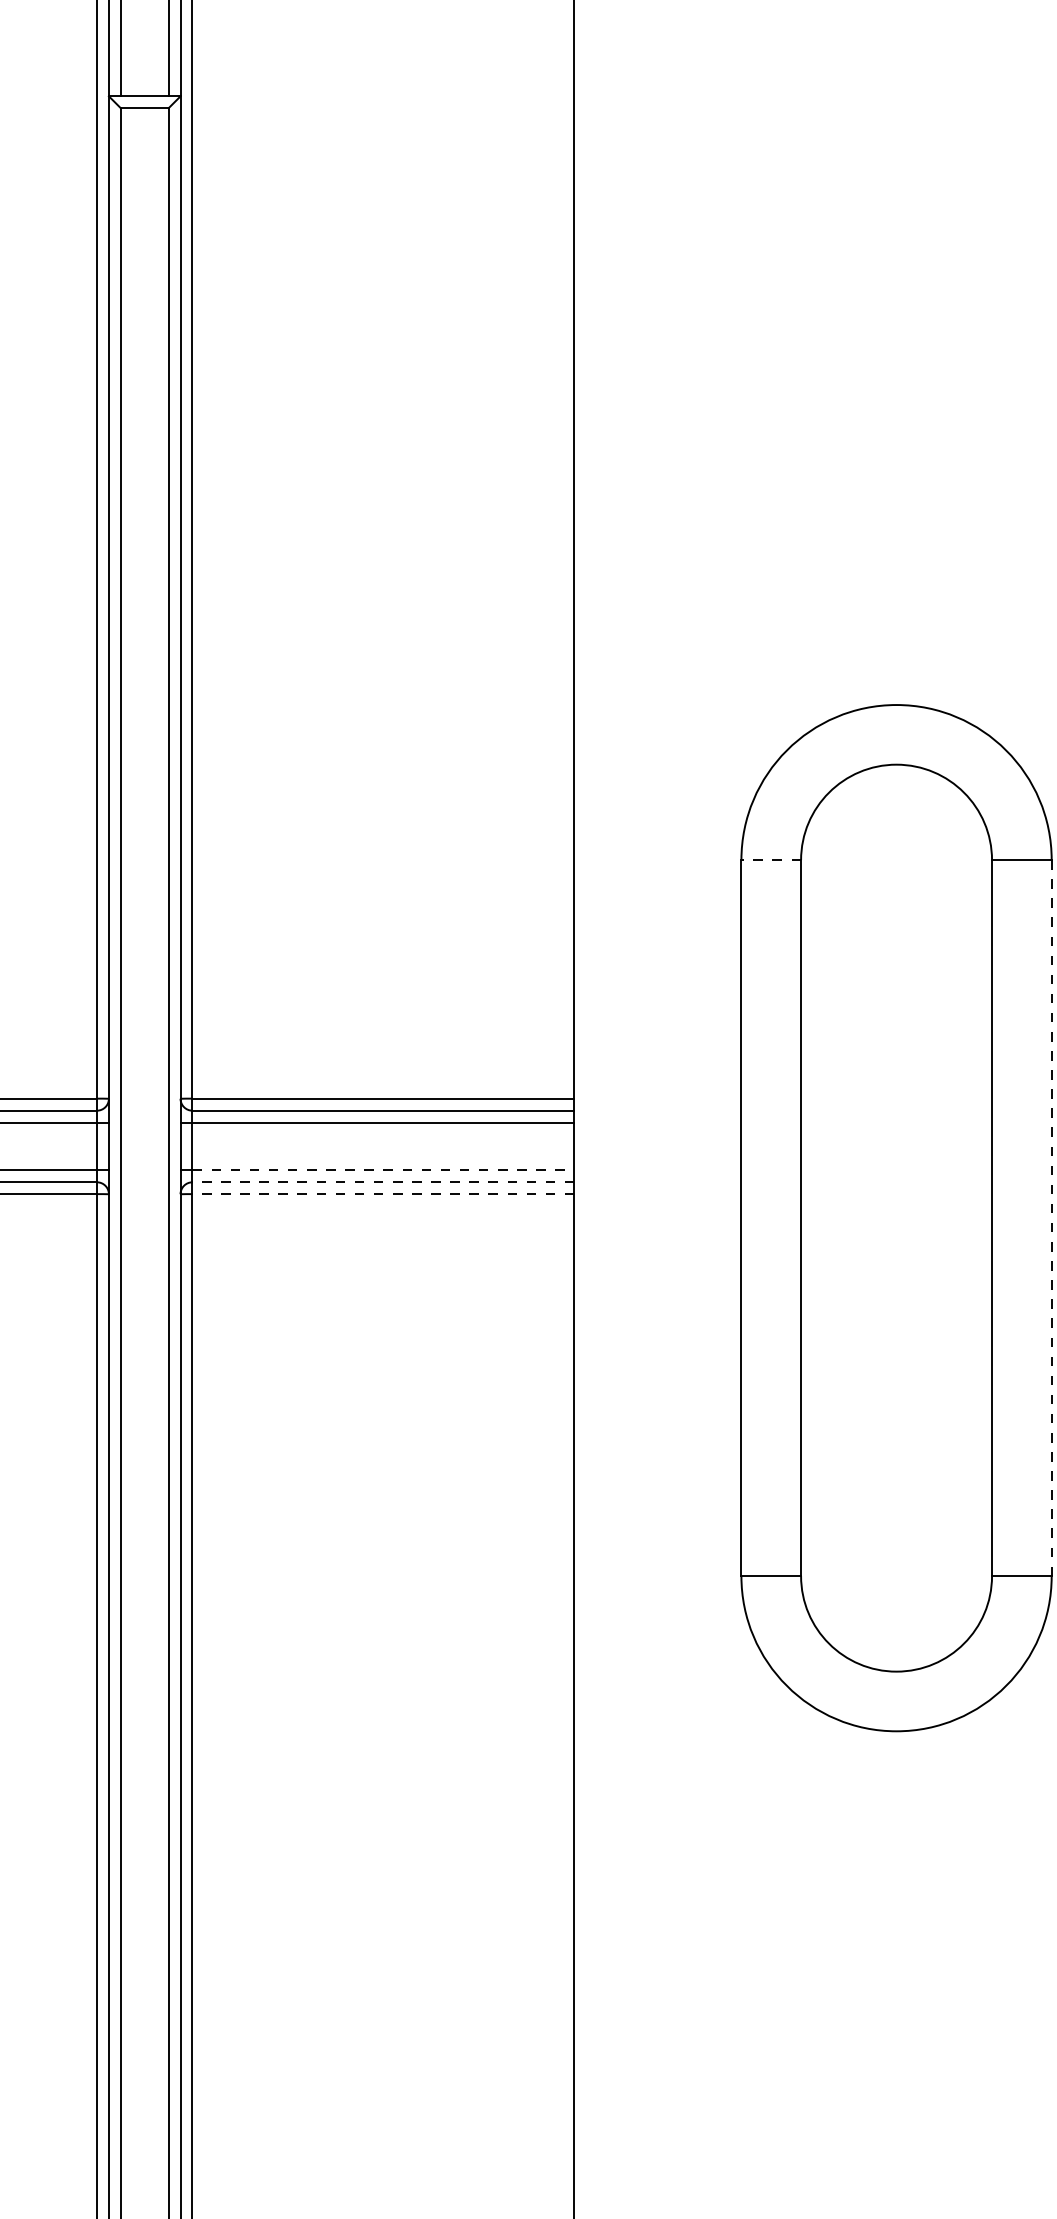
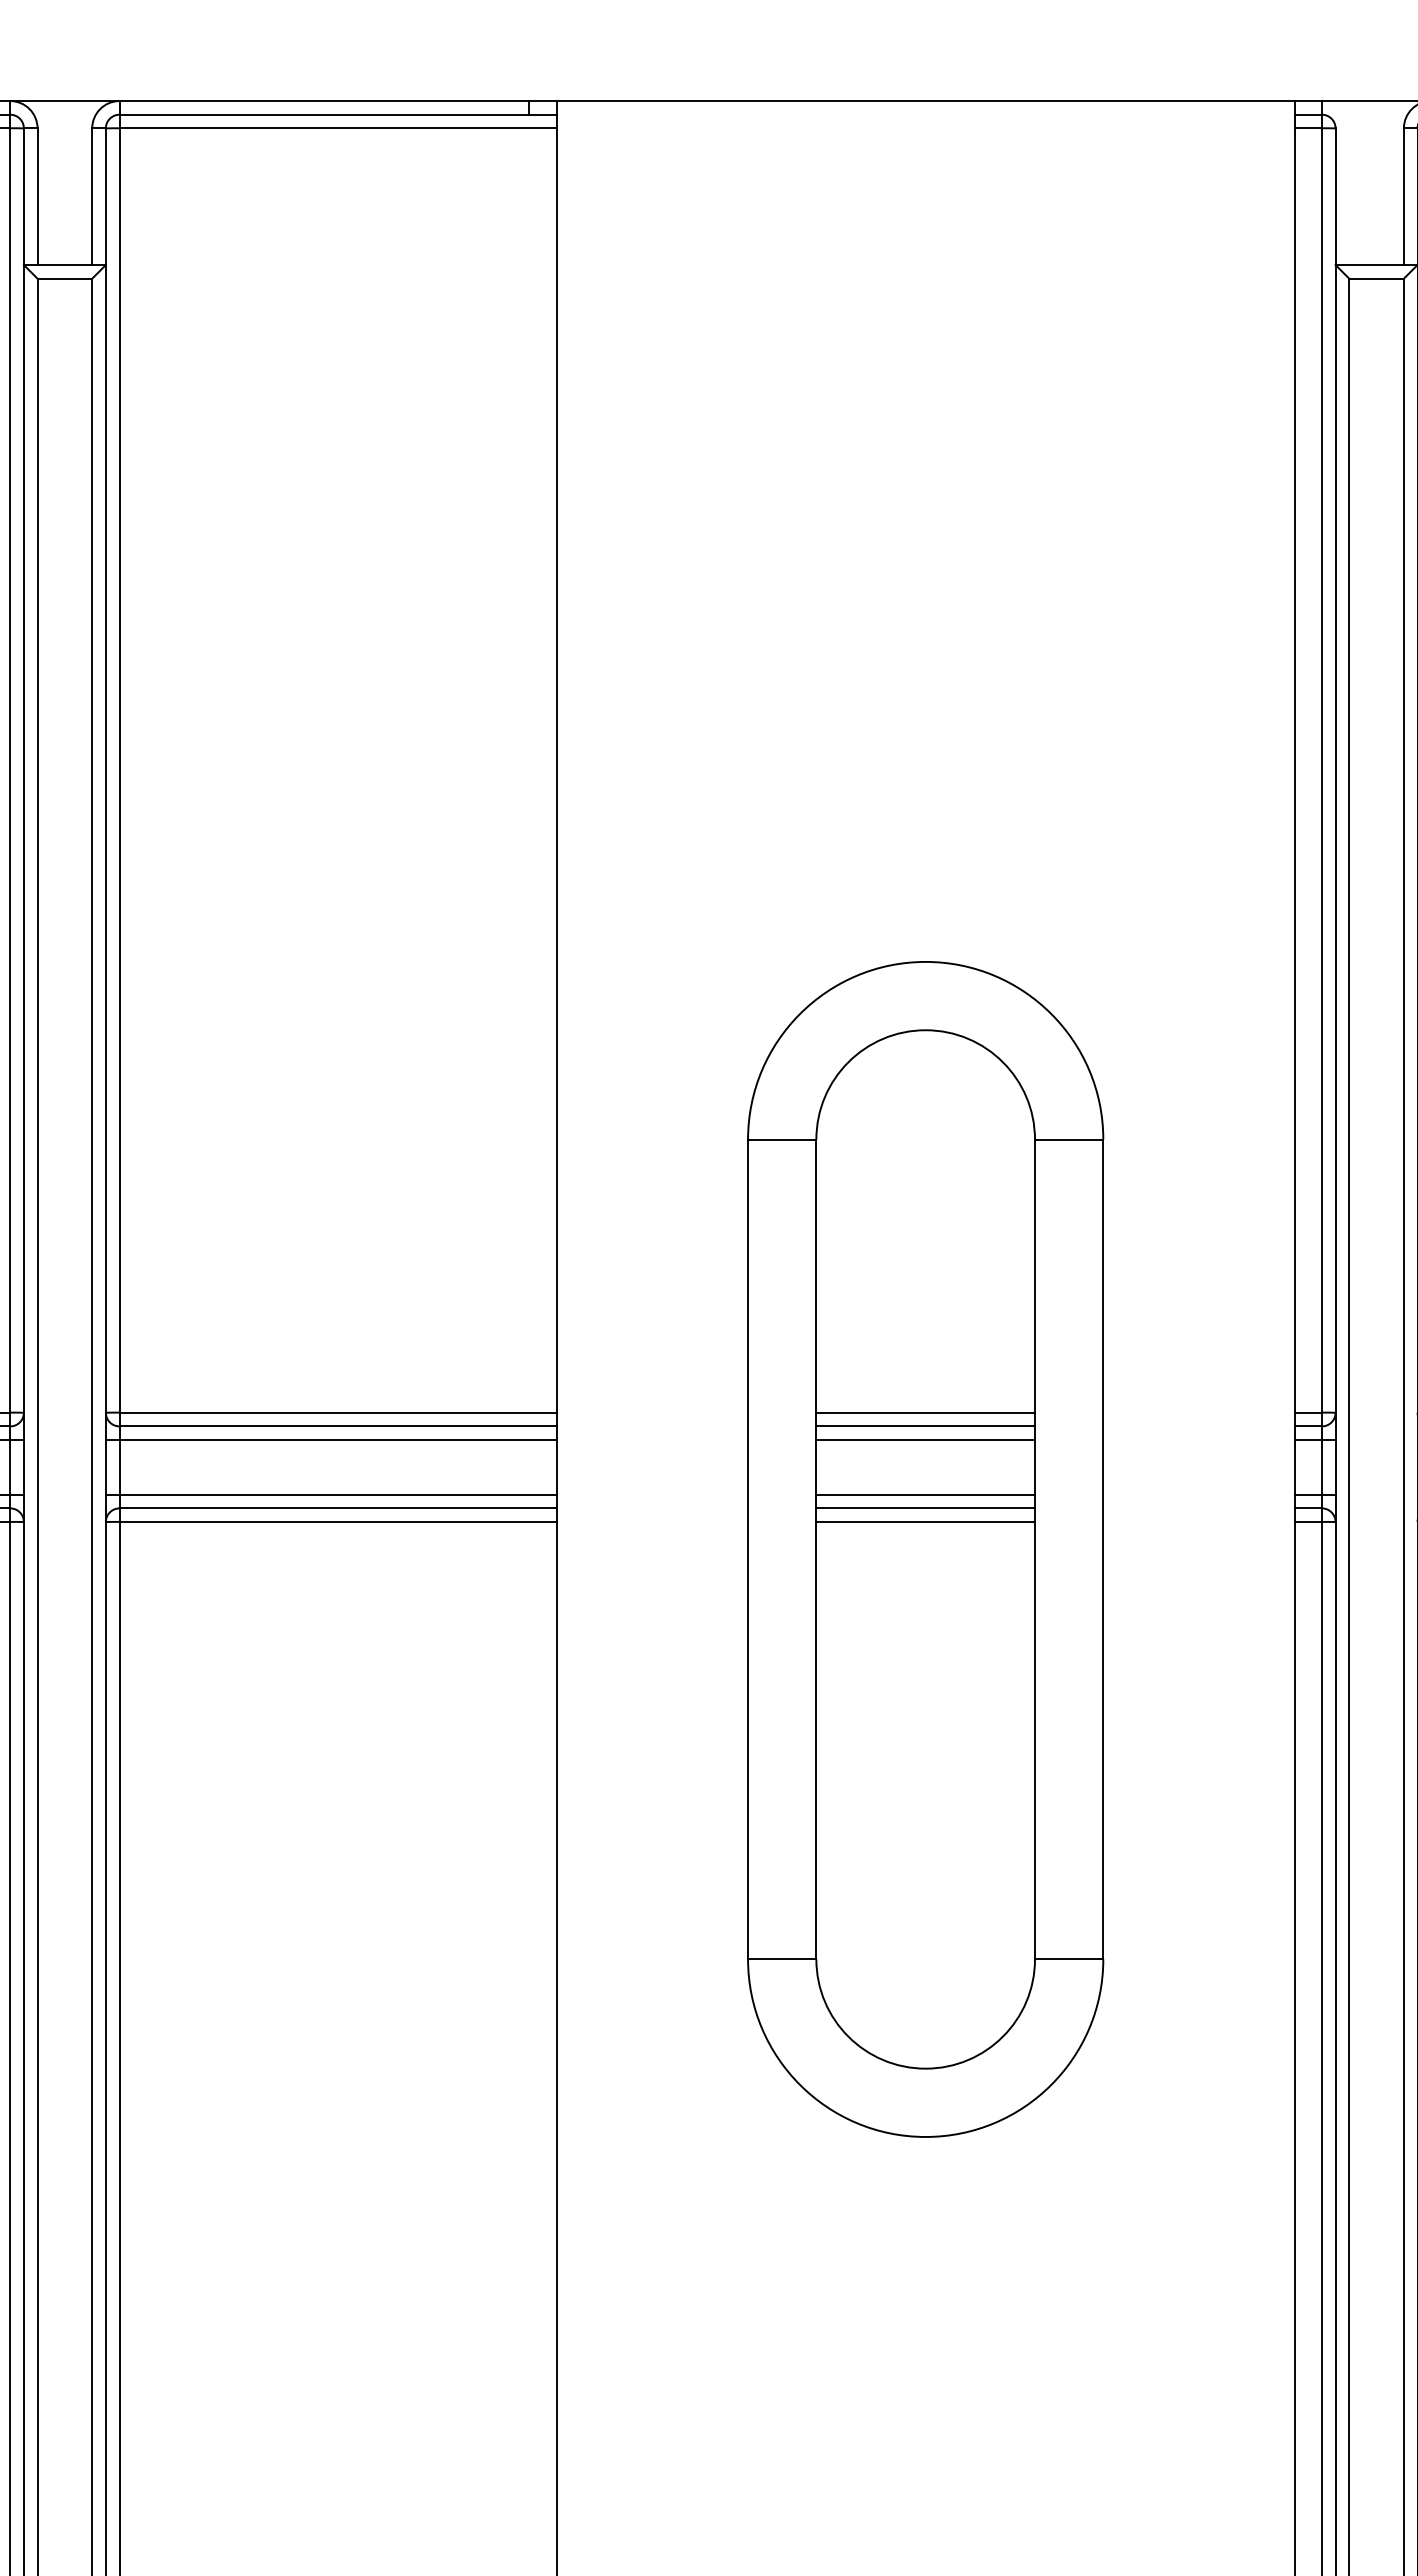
line: (770, 860) -> (781, 1139), dashed -> solid
line: (896, 1098) -> (925, 1412), added
line: (896, 1110) -> (925, 1426), added
line: (896, 1123) -> (925, 1440), added
line: (383, 1170) -> (338, 1494), dashed -> solid
line: (896, 1170) -> (925, 1494), added
line: (383, 1182) -> (338, 1508), dashed -> solid
line: (896, 1182) -> (925, 1508), added
line: (383, 1193) -> (338, 1521), dashed -> solid
line: (896, 1193) -> (925, 1521), added
line: (1051, 1218) -> (1103, 1549), dashed -> solid

